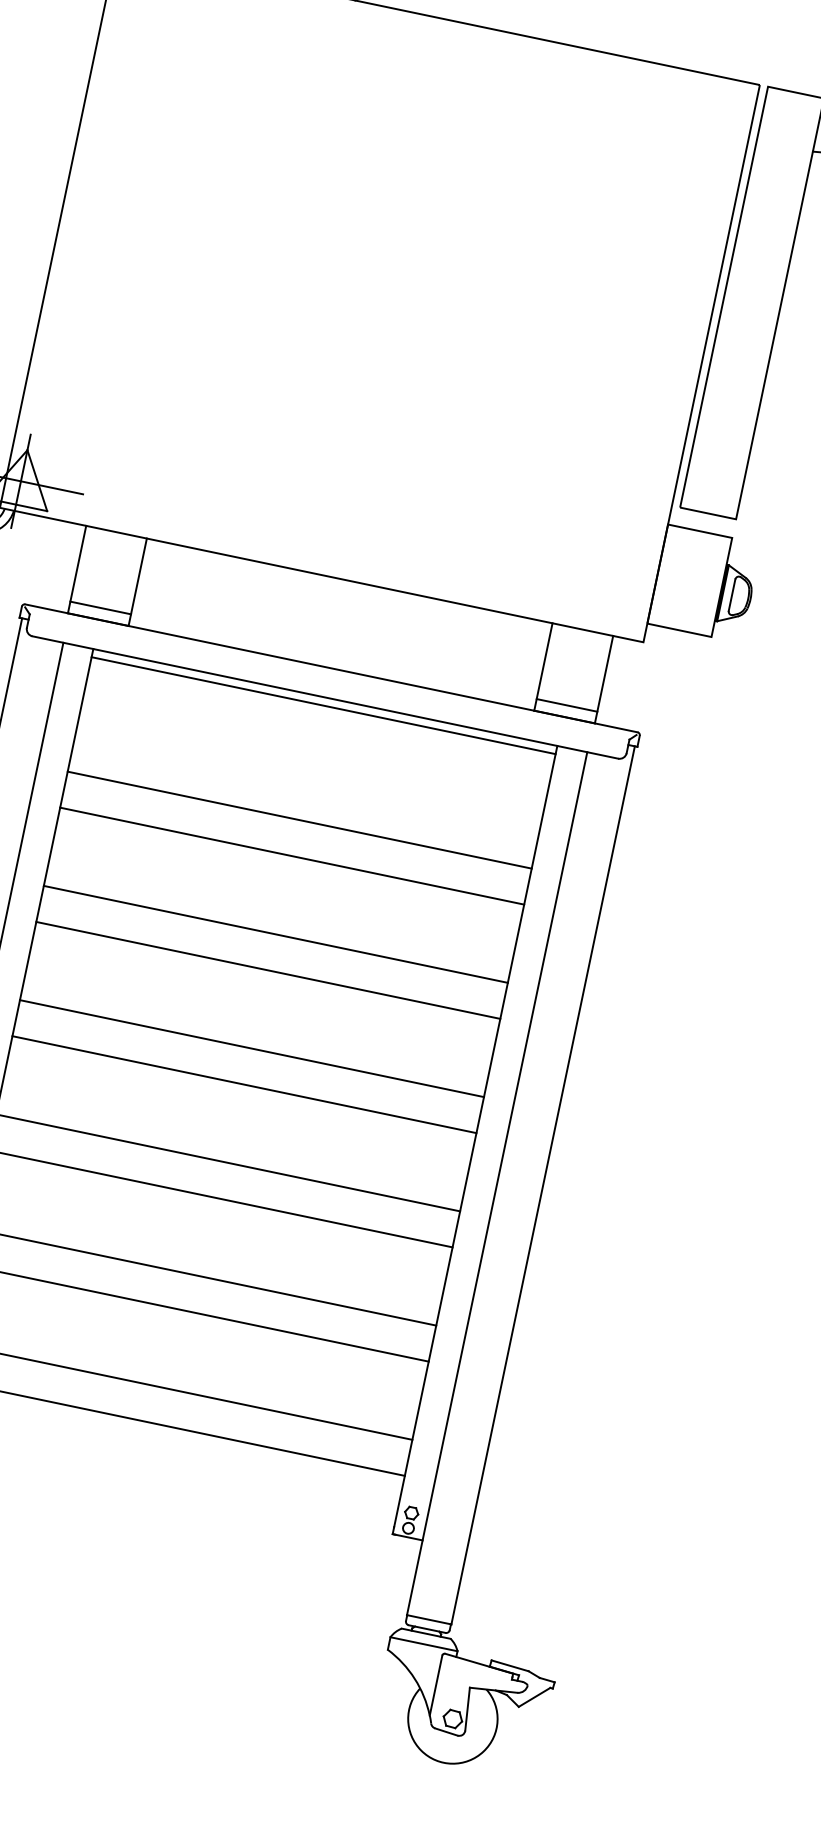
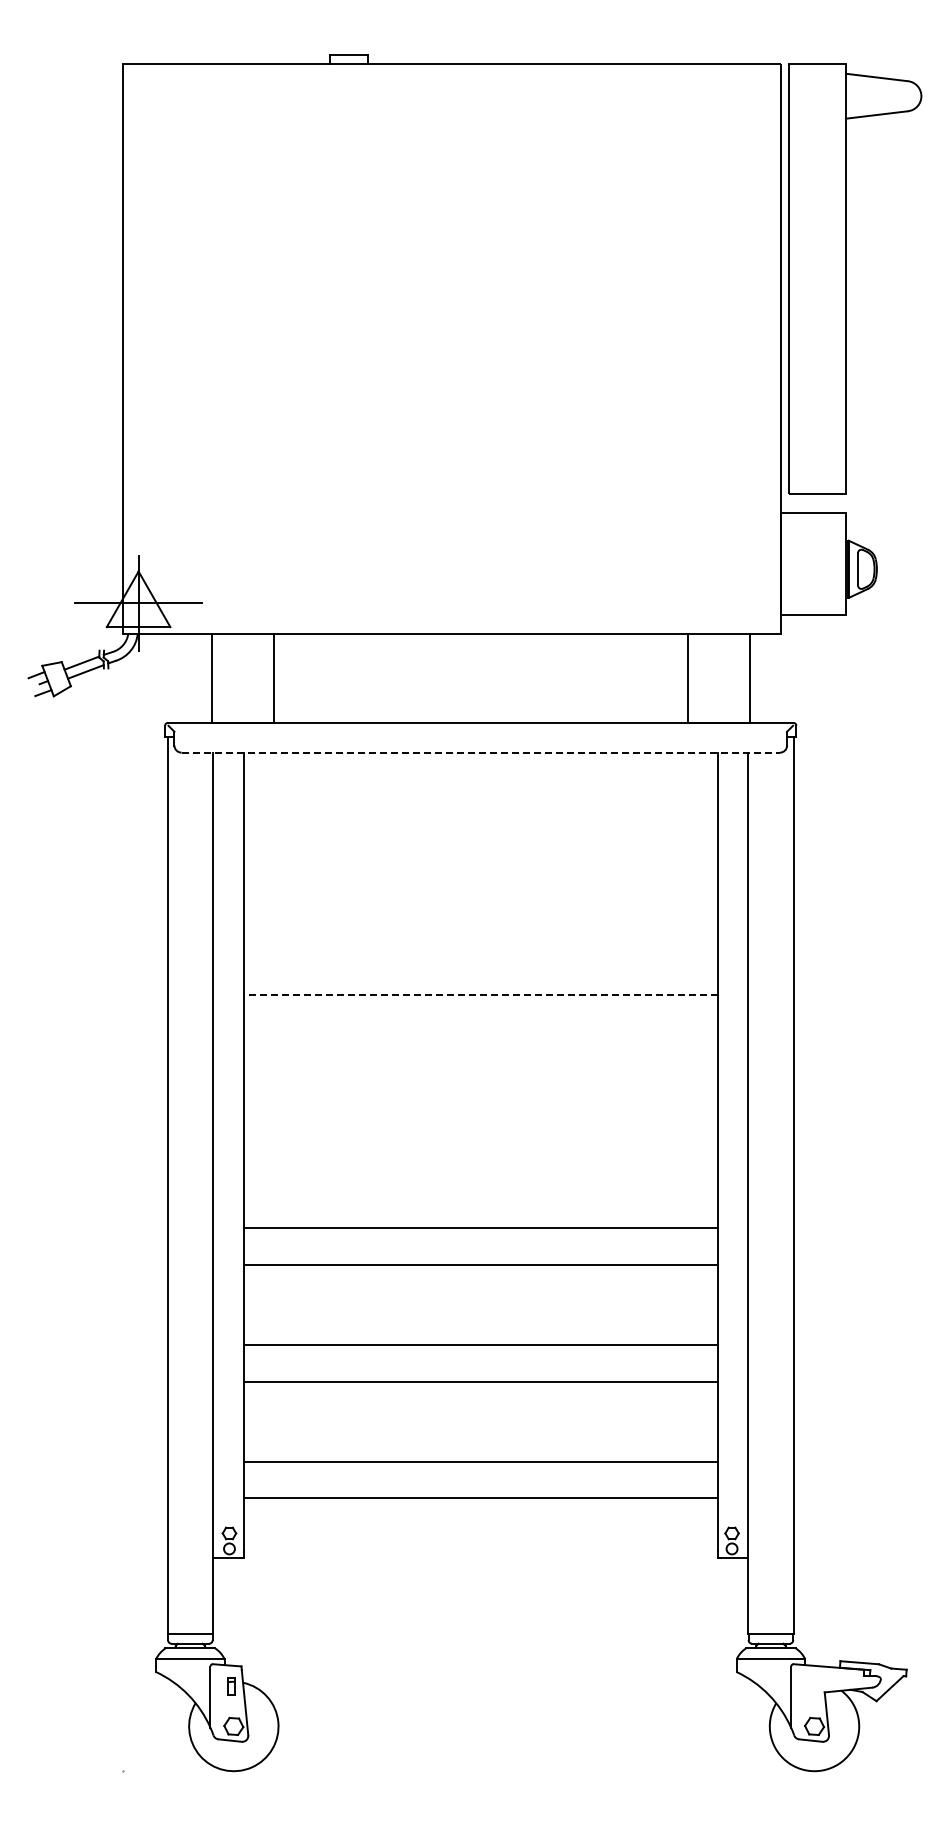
line: (100, 607) -> (242, 710), removed
line: (326, 697) -> (481, 752), solid -> dashed
line: (566, 704) -> (718, 710), removed
line: (323, 706) -> (480, 761), removed
line: (299, 819) -> (480, 877), removed
line: (291, 855) -> (480, 914), removed
line: (275, 934) -> (480, 994), solid -> dashed
line: (268, 970) -> (480, 1031), removed
line: (251, 1048) -> (480, 1111), removed
line: (244, 1084) -> (480, 1148), removed

